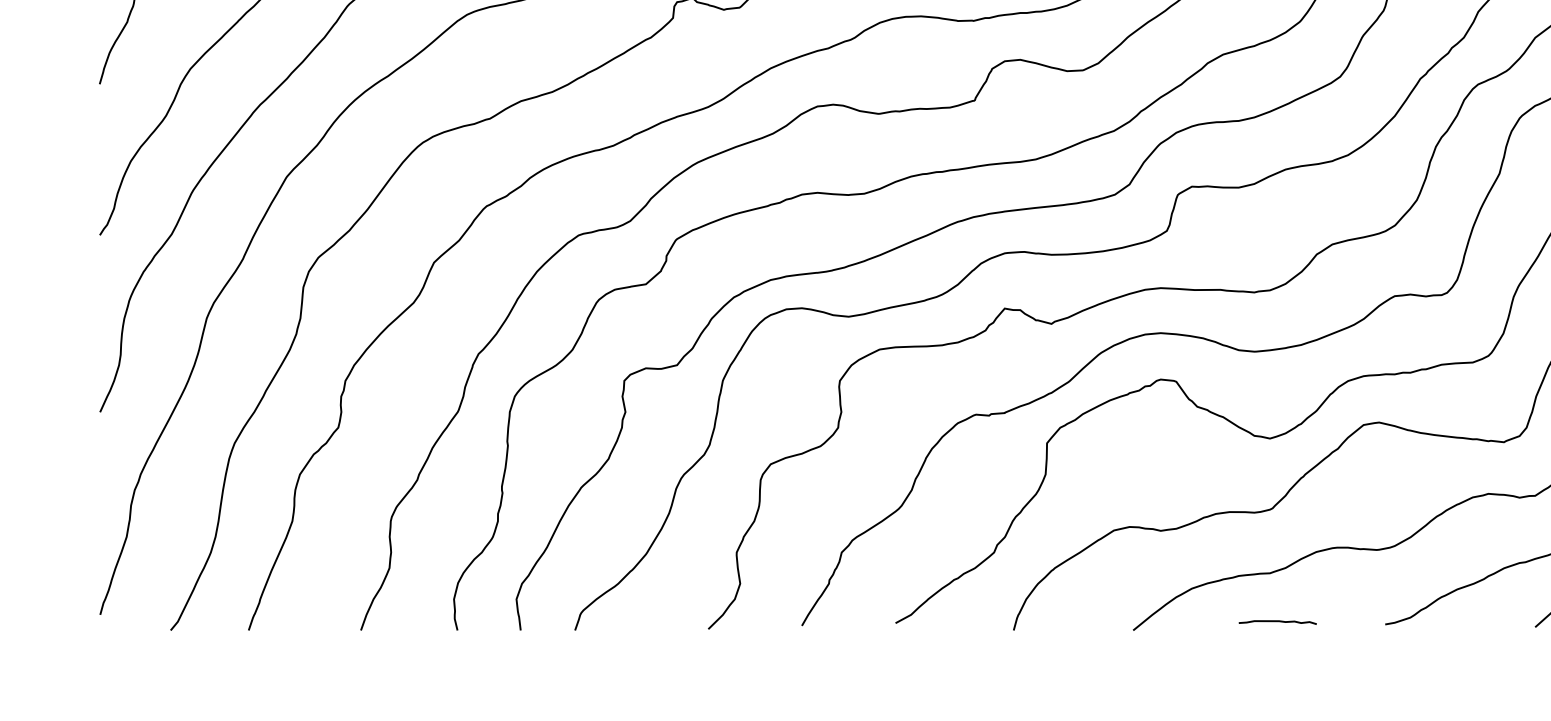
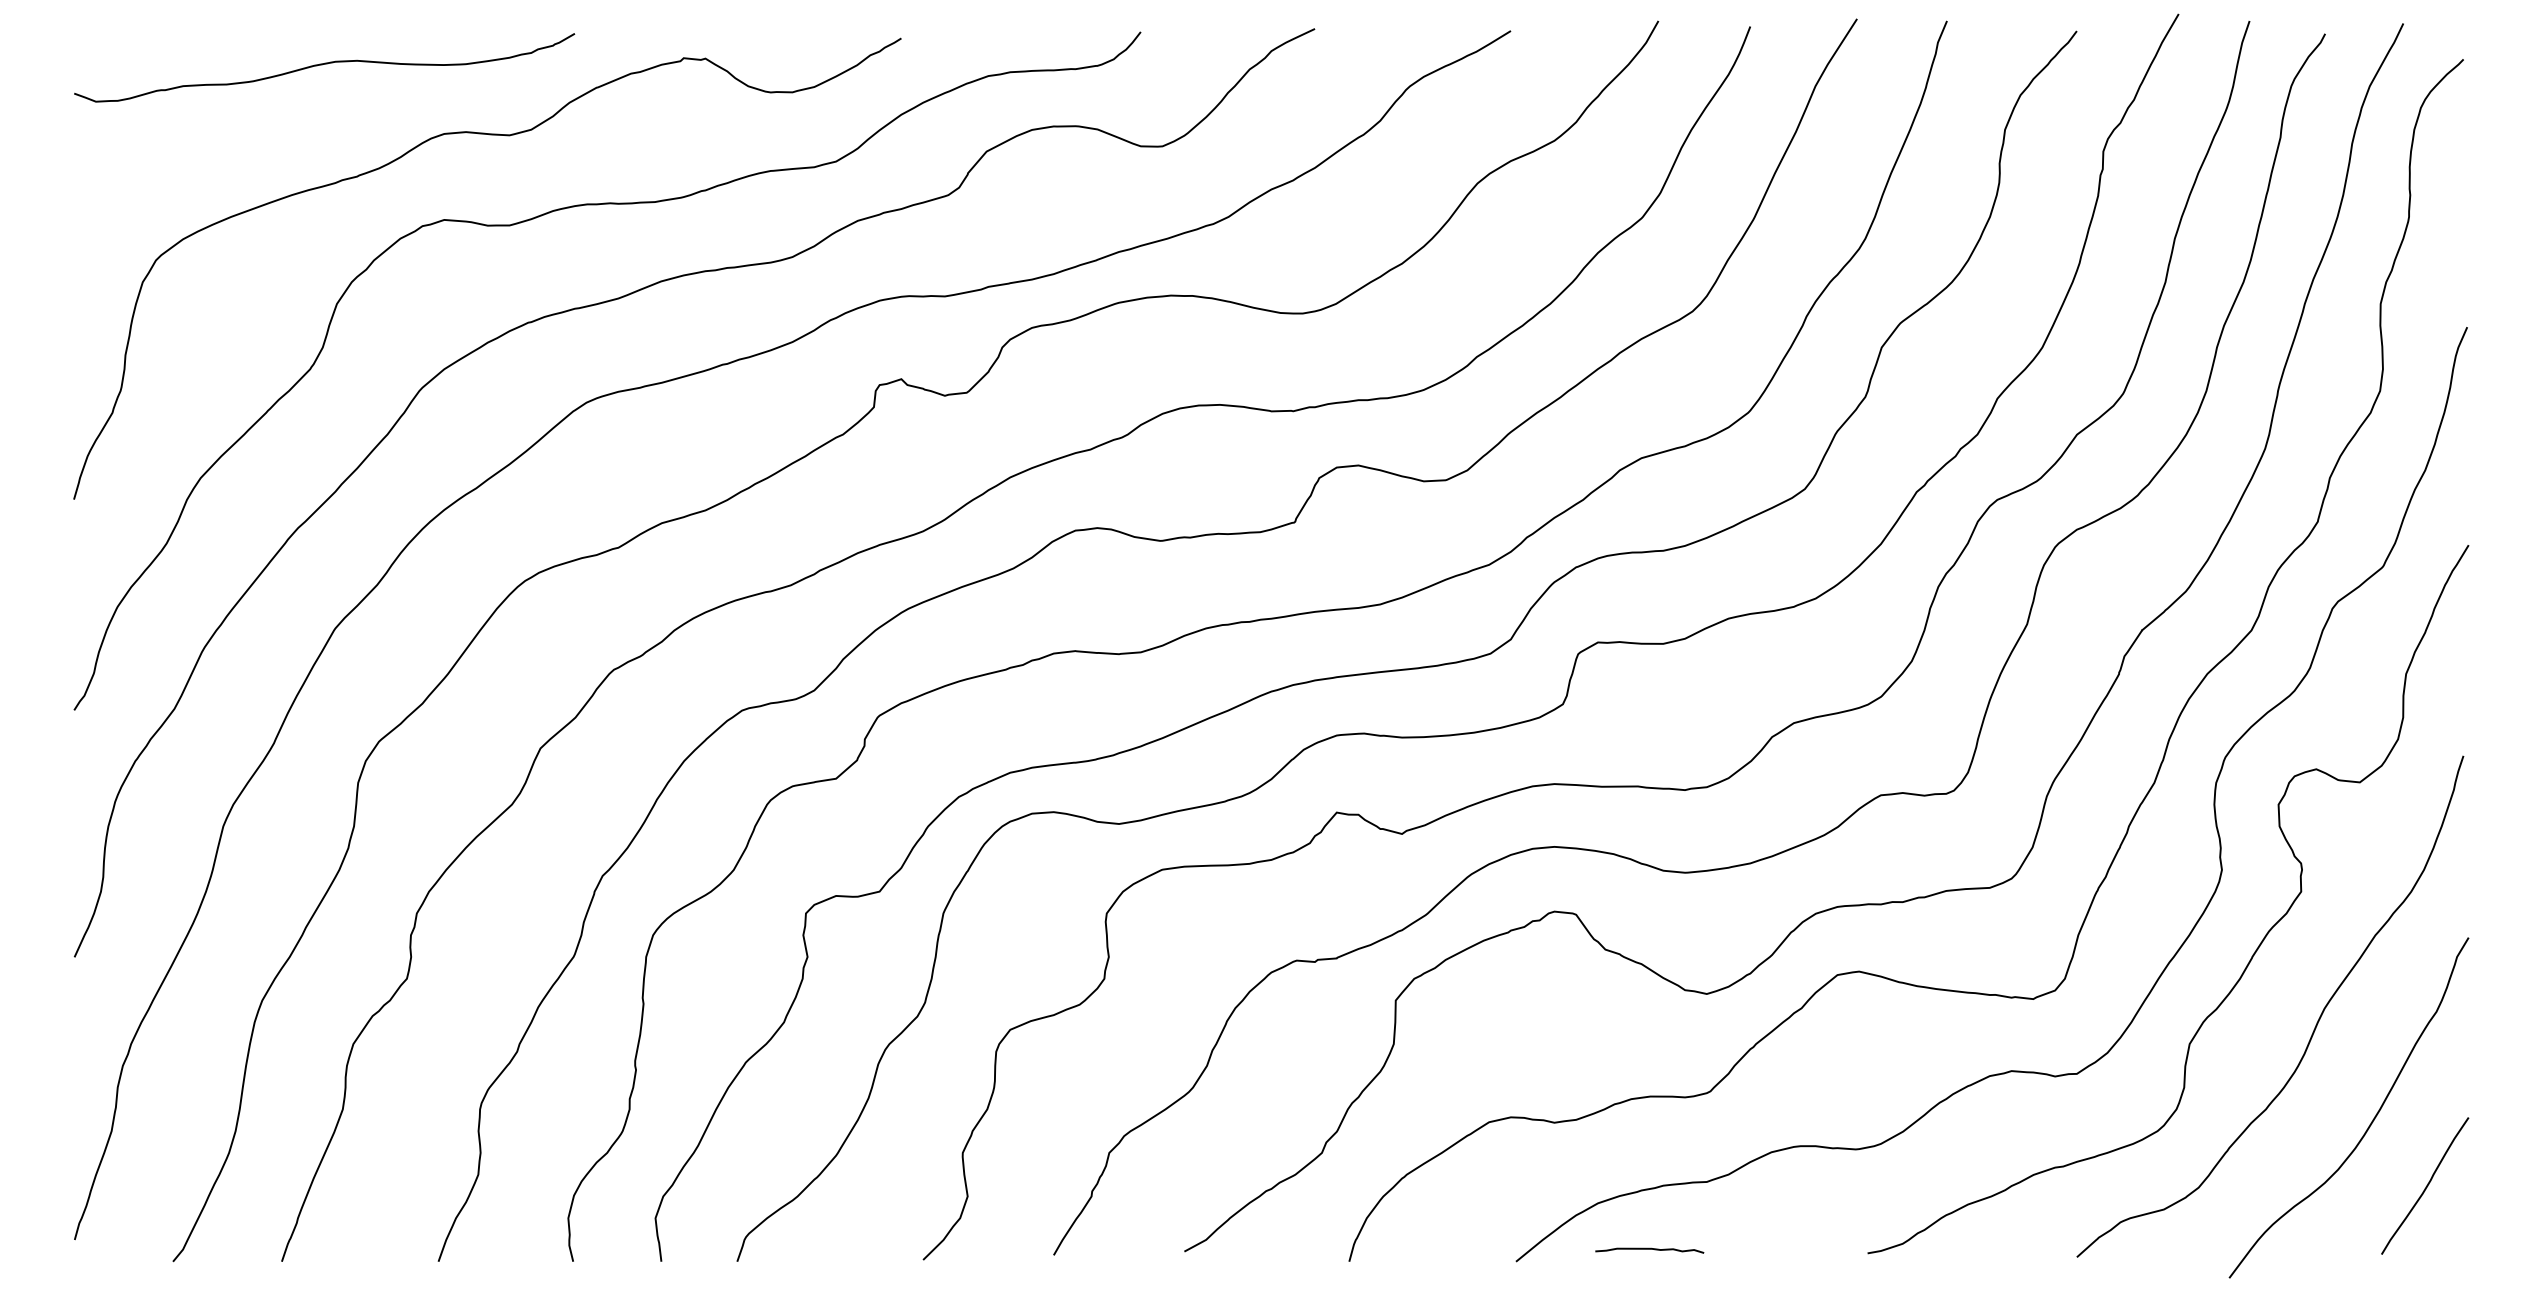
curve: (1277, 621) -> (1649, 1249), moved

